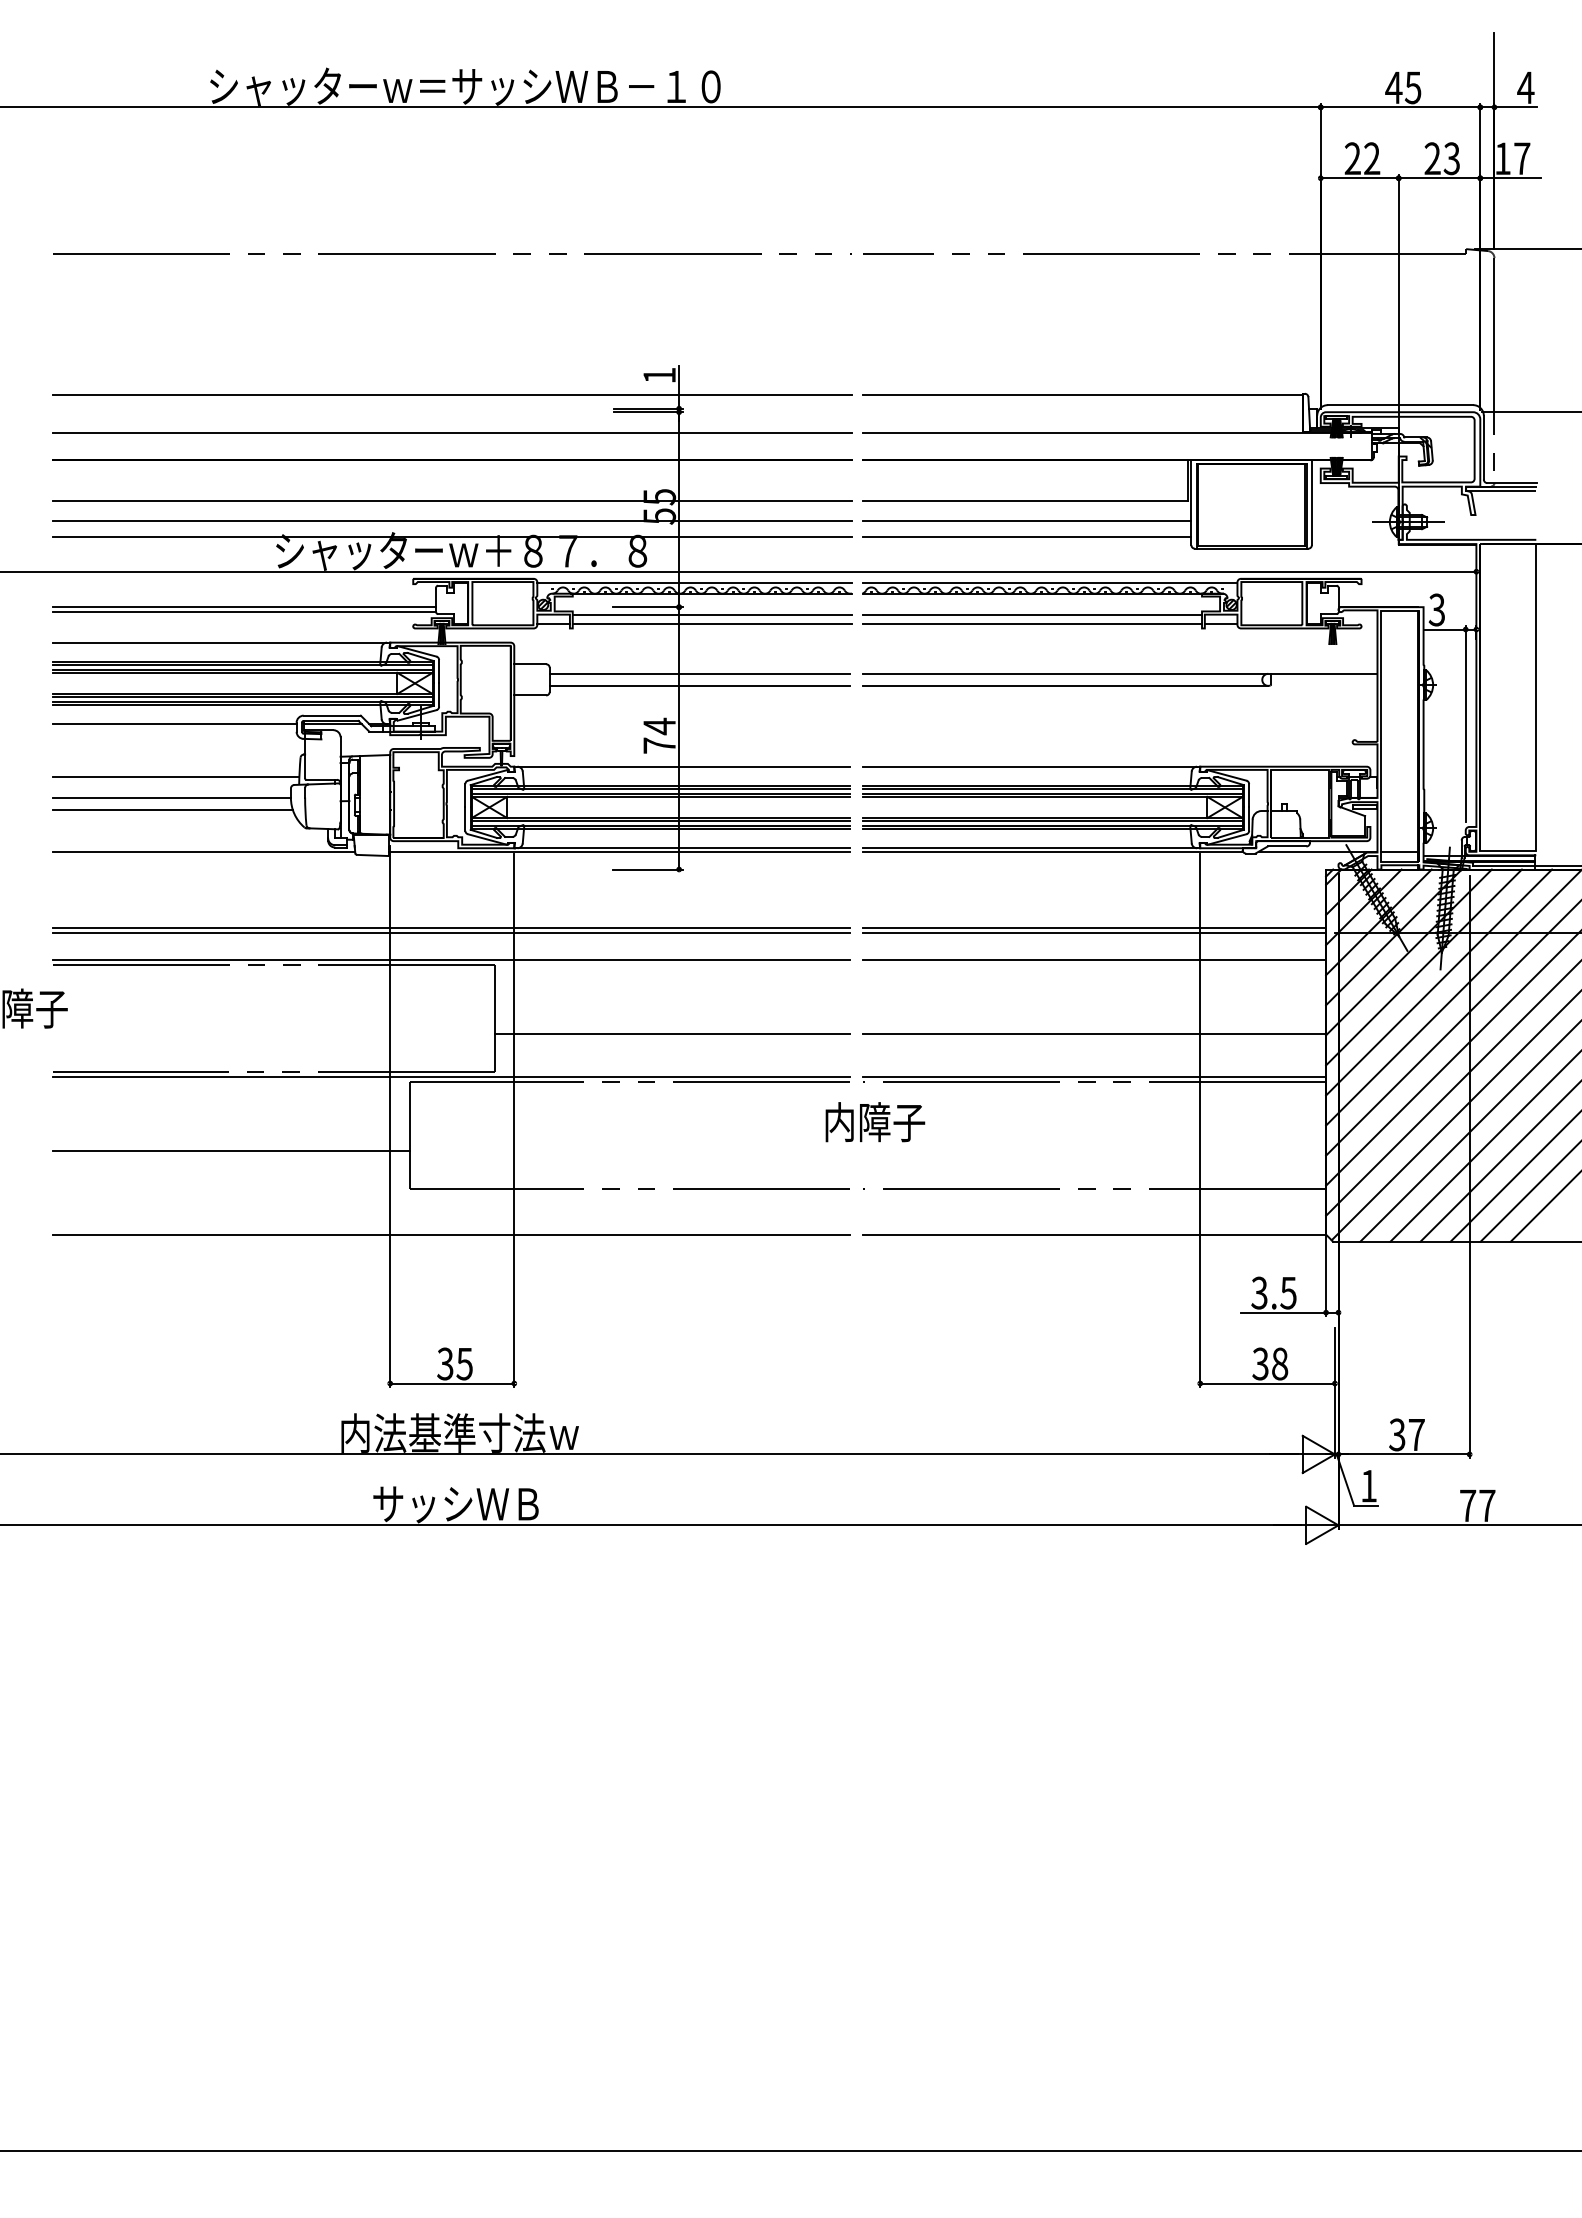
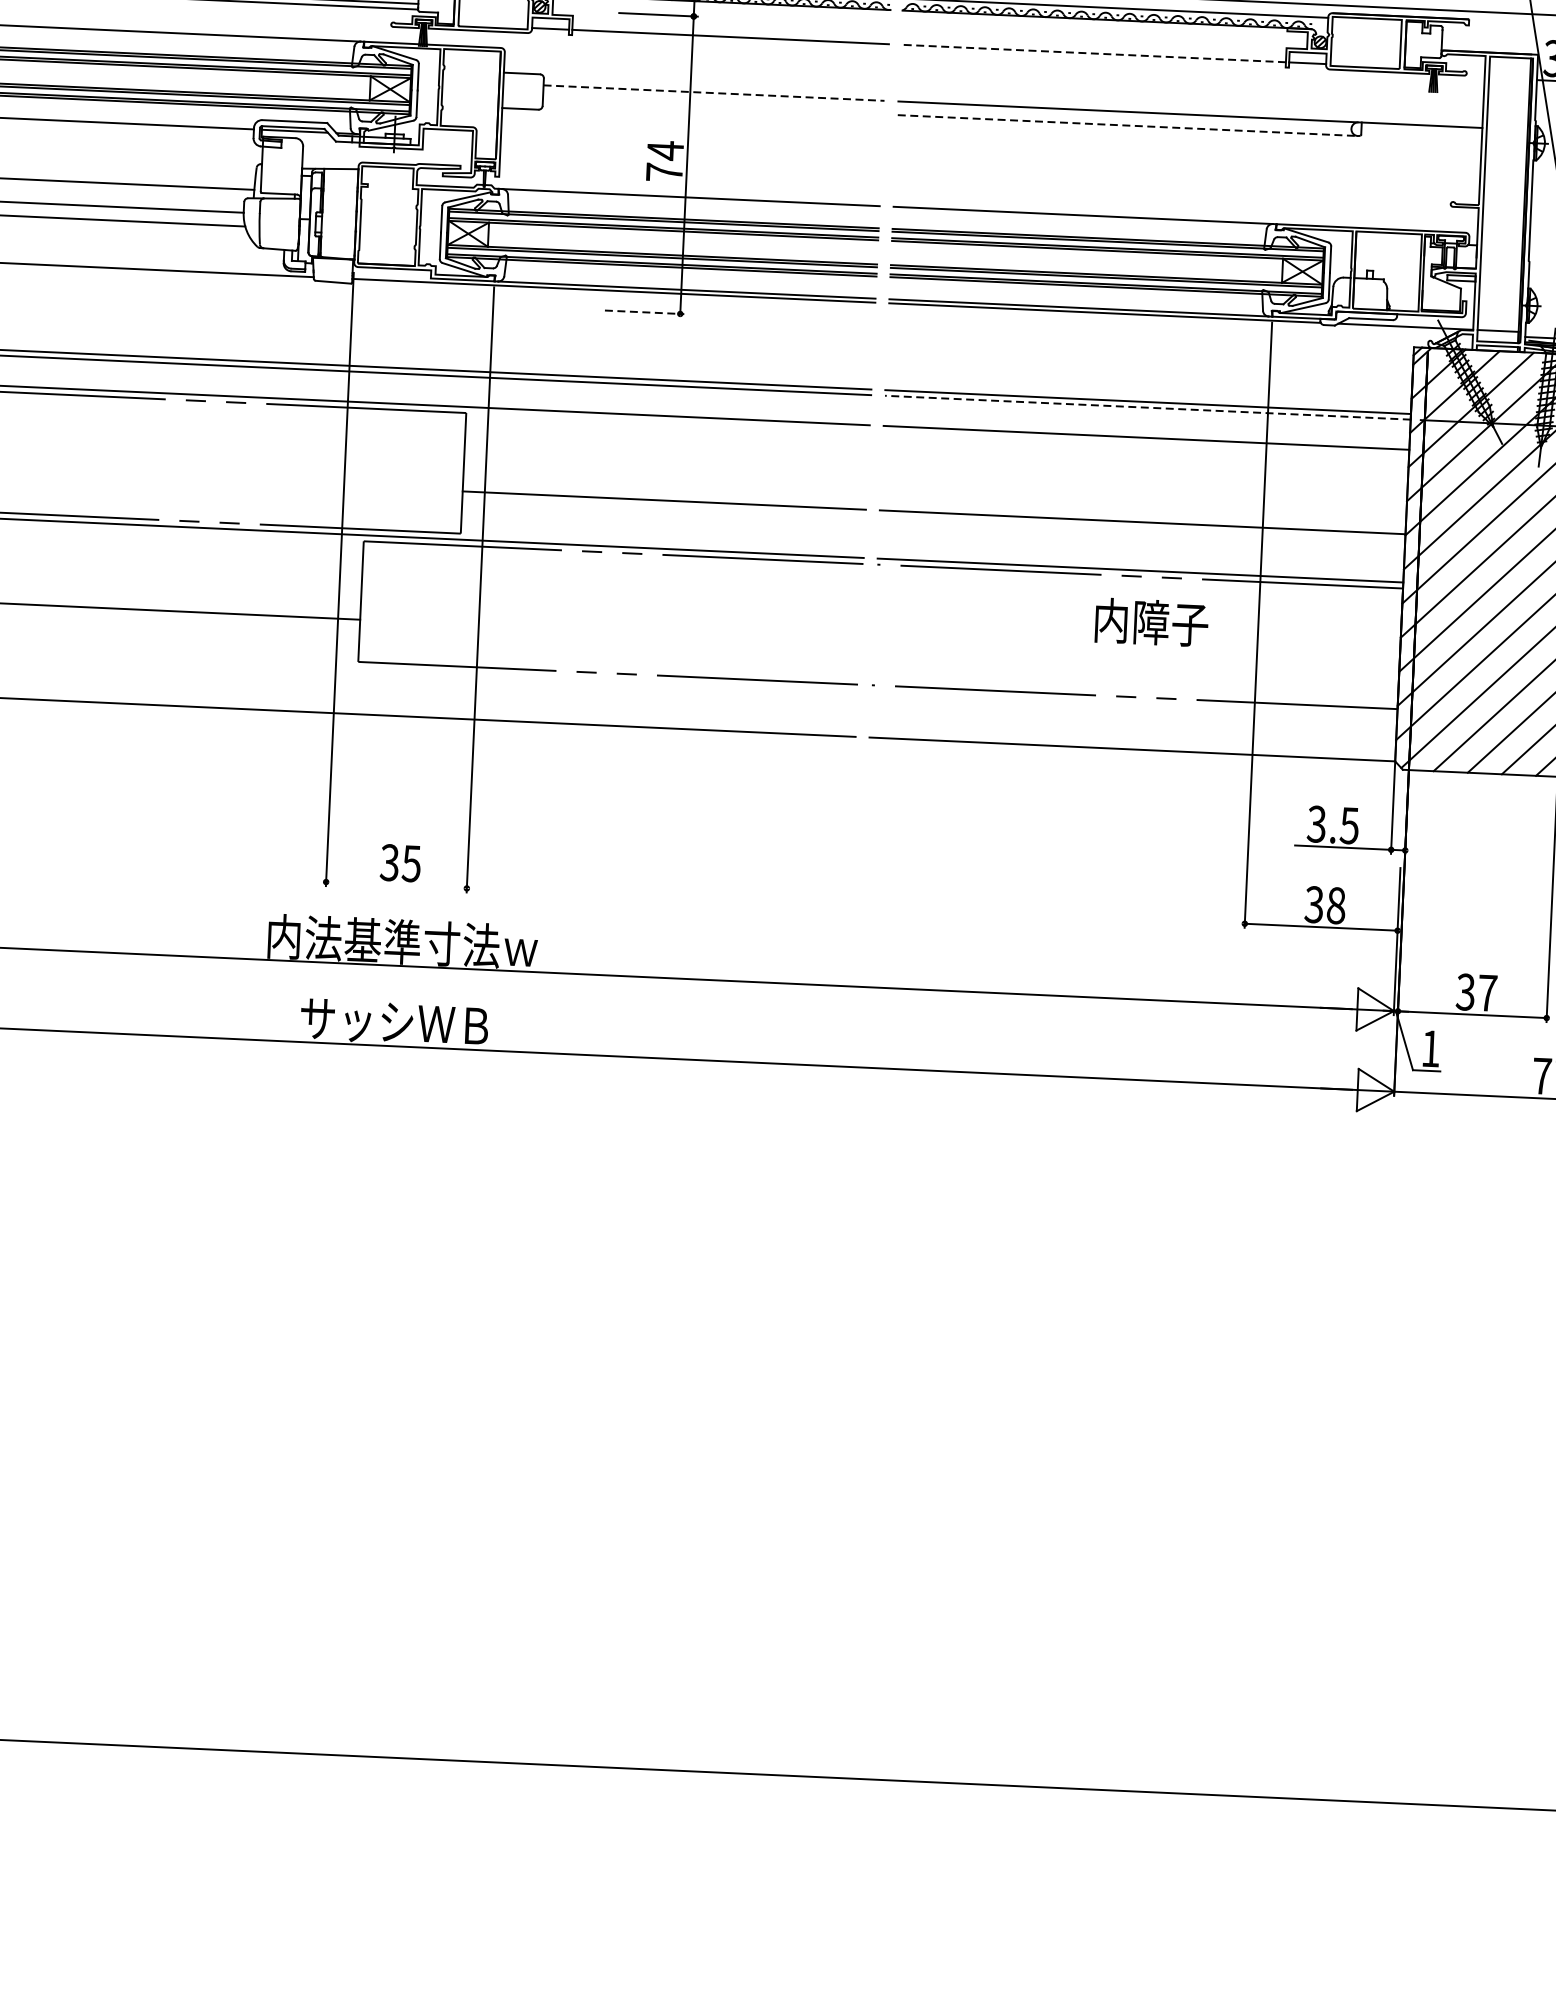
line: (711, 614) -> (730, 26), removed
line: (1032, 614) -> (1094, 42), removed
line: (1032, 623) -> (1093, 53), solid -> dashed
line: (700, 673) -> (714, 92), solid -> dashed
line: (699, 685) -> (712, 106), removed
line: (1065, 685) -> (1127, 125), solid -> dashed
line: (647, 869) -> (644, 312), solid -> dashed
line: (1094, 933) -> (1148, 407), solid -> dashed
text: (875, 1122) -> (1151, 622), moved
line: (452, 1383) -> (396, 885), removed

